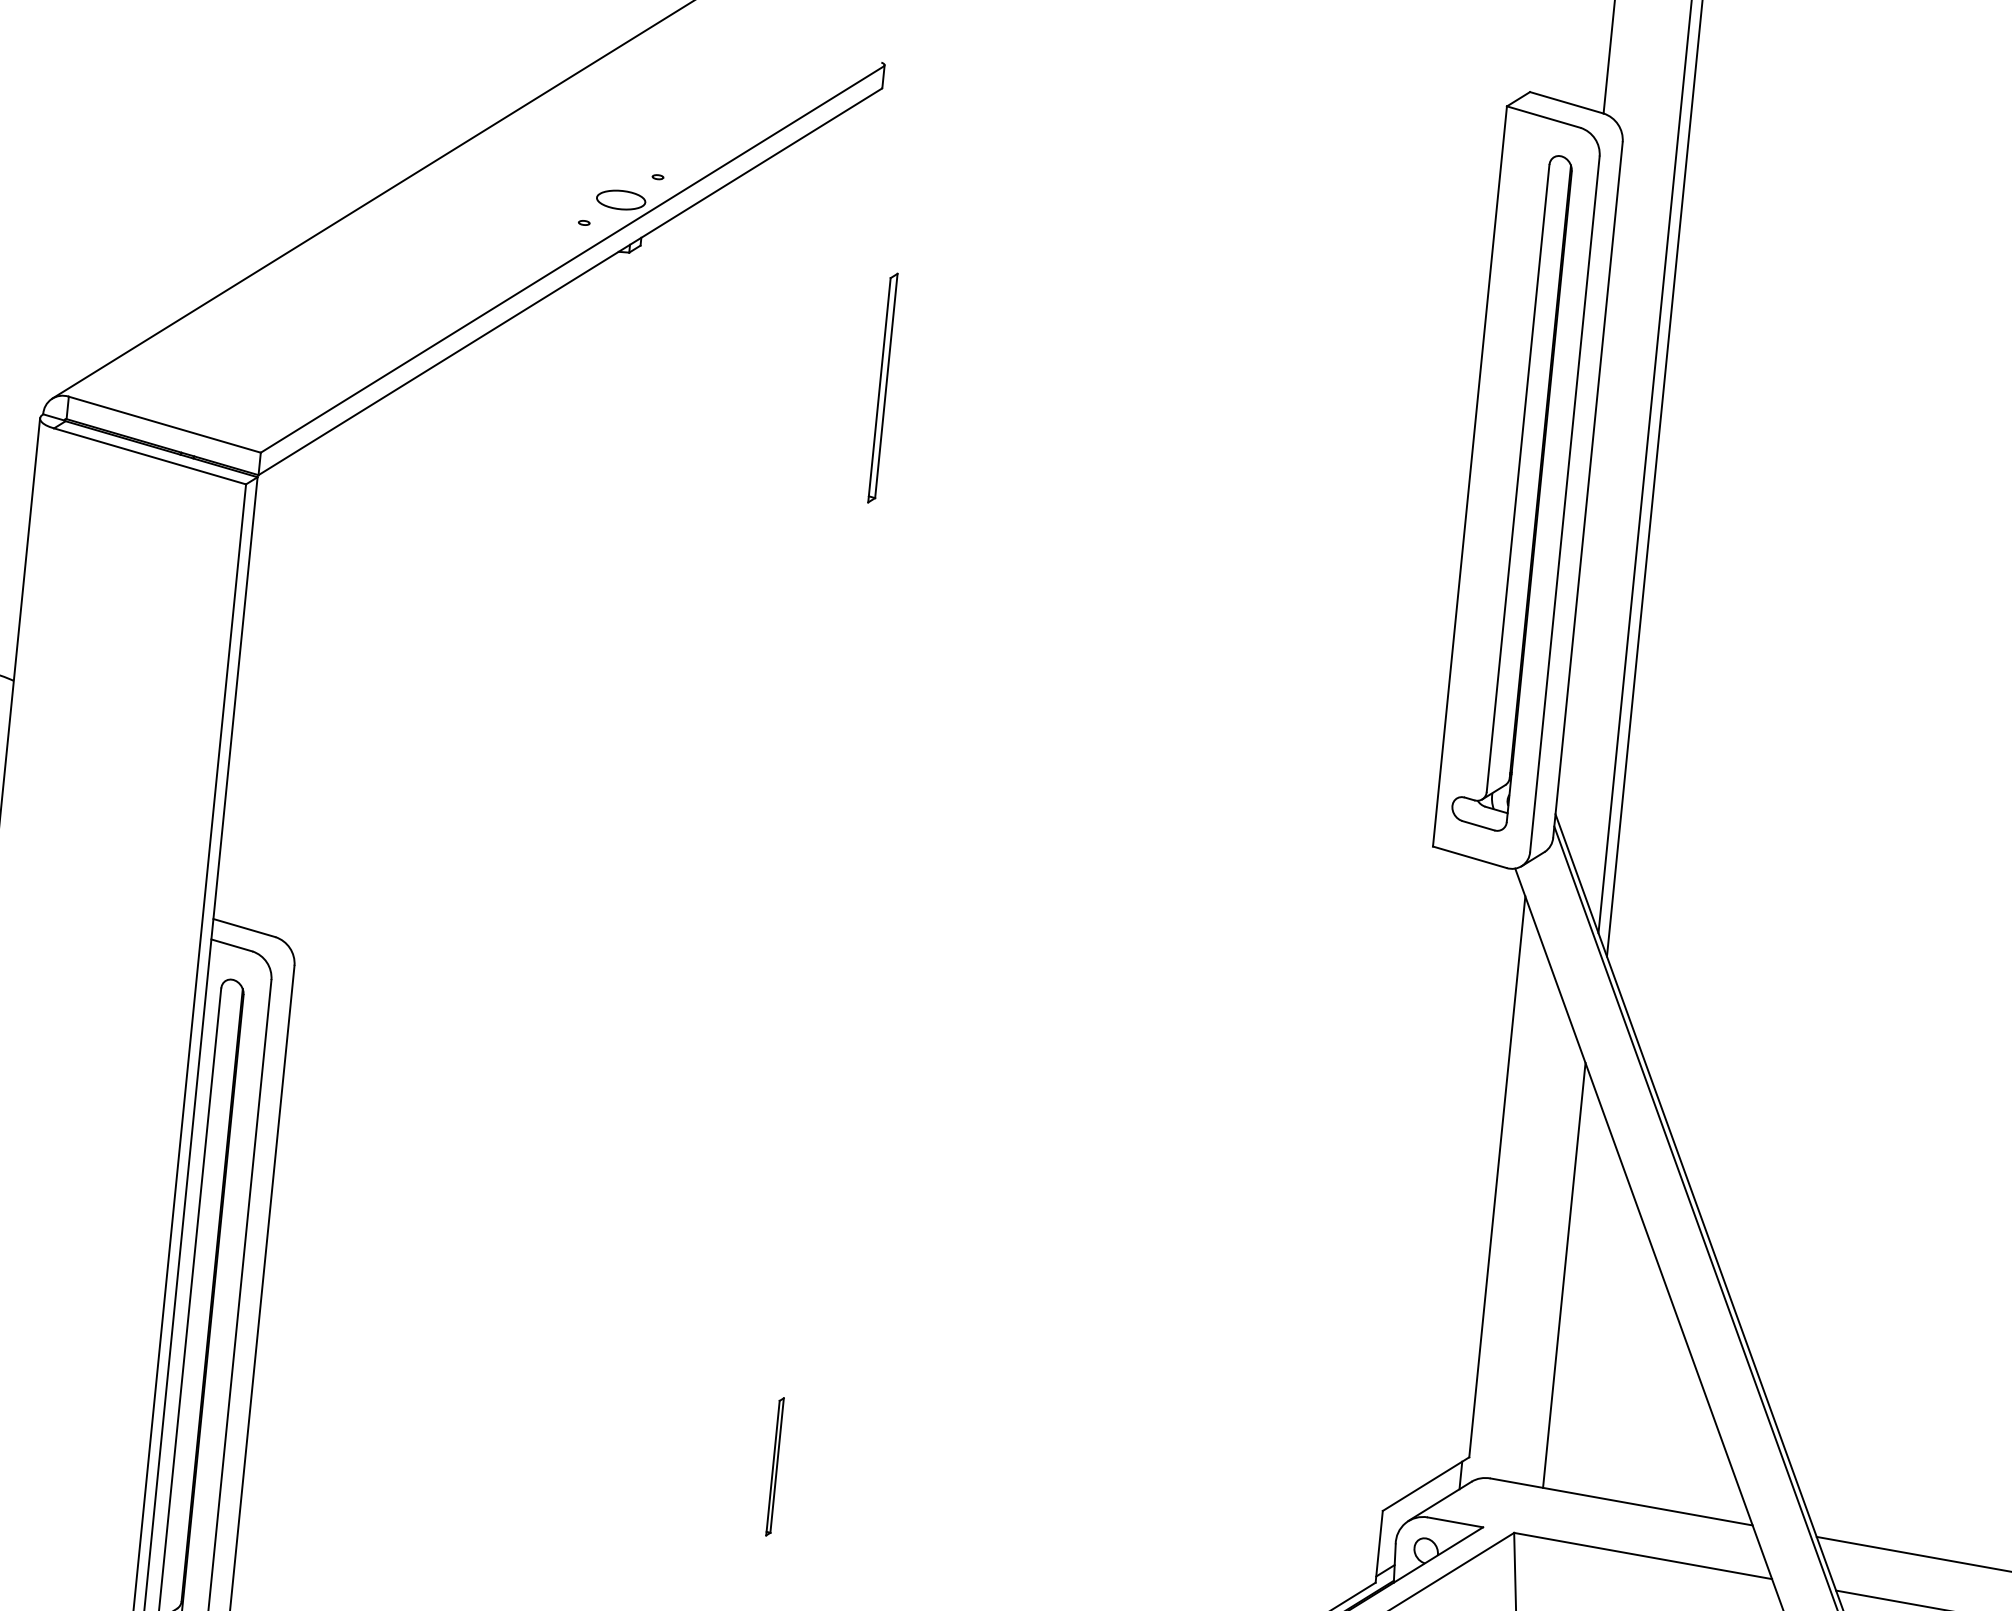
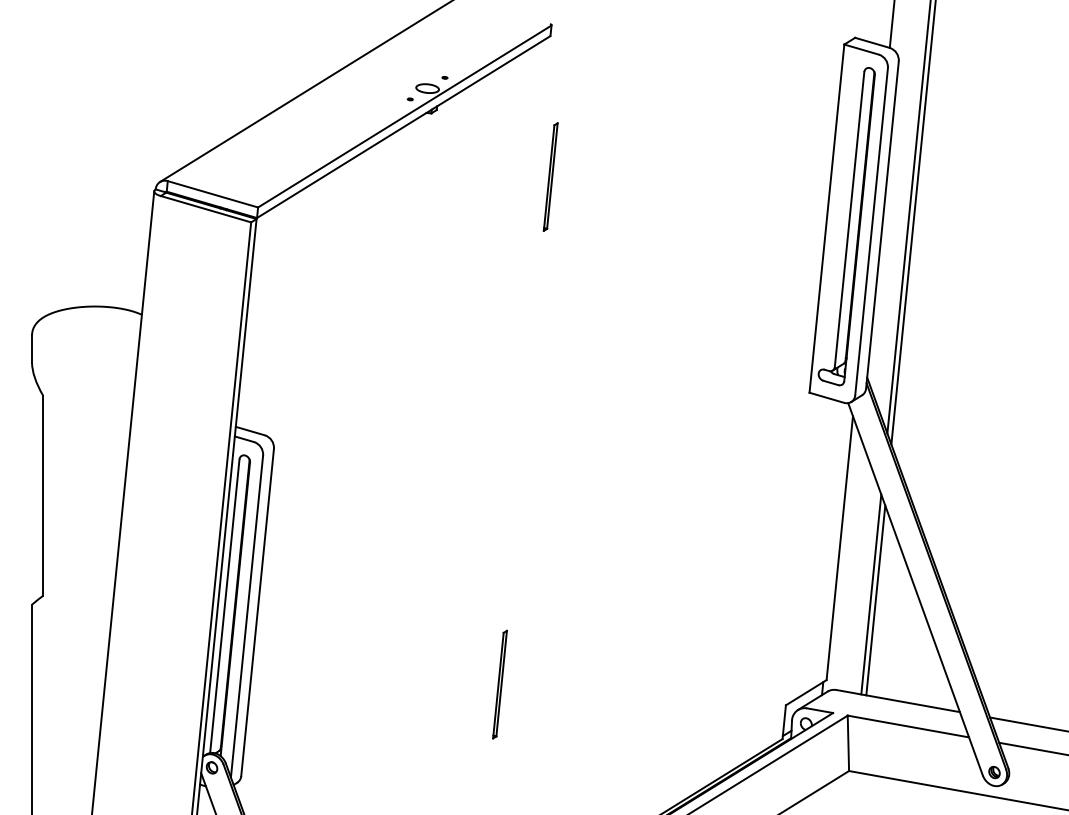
line: (1573, 1288) -> (875, 600), added
part: (773, 1466) -> (499, 684), size x1.67

